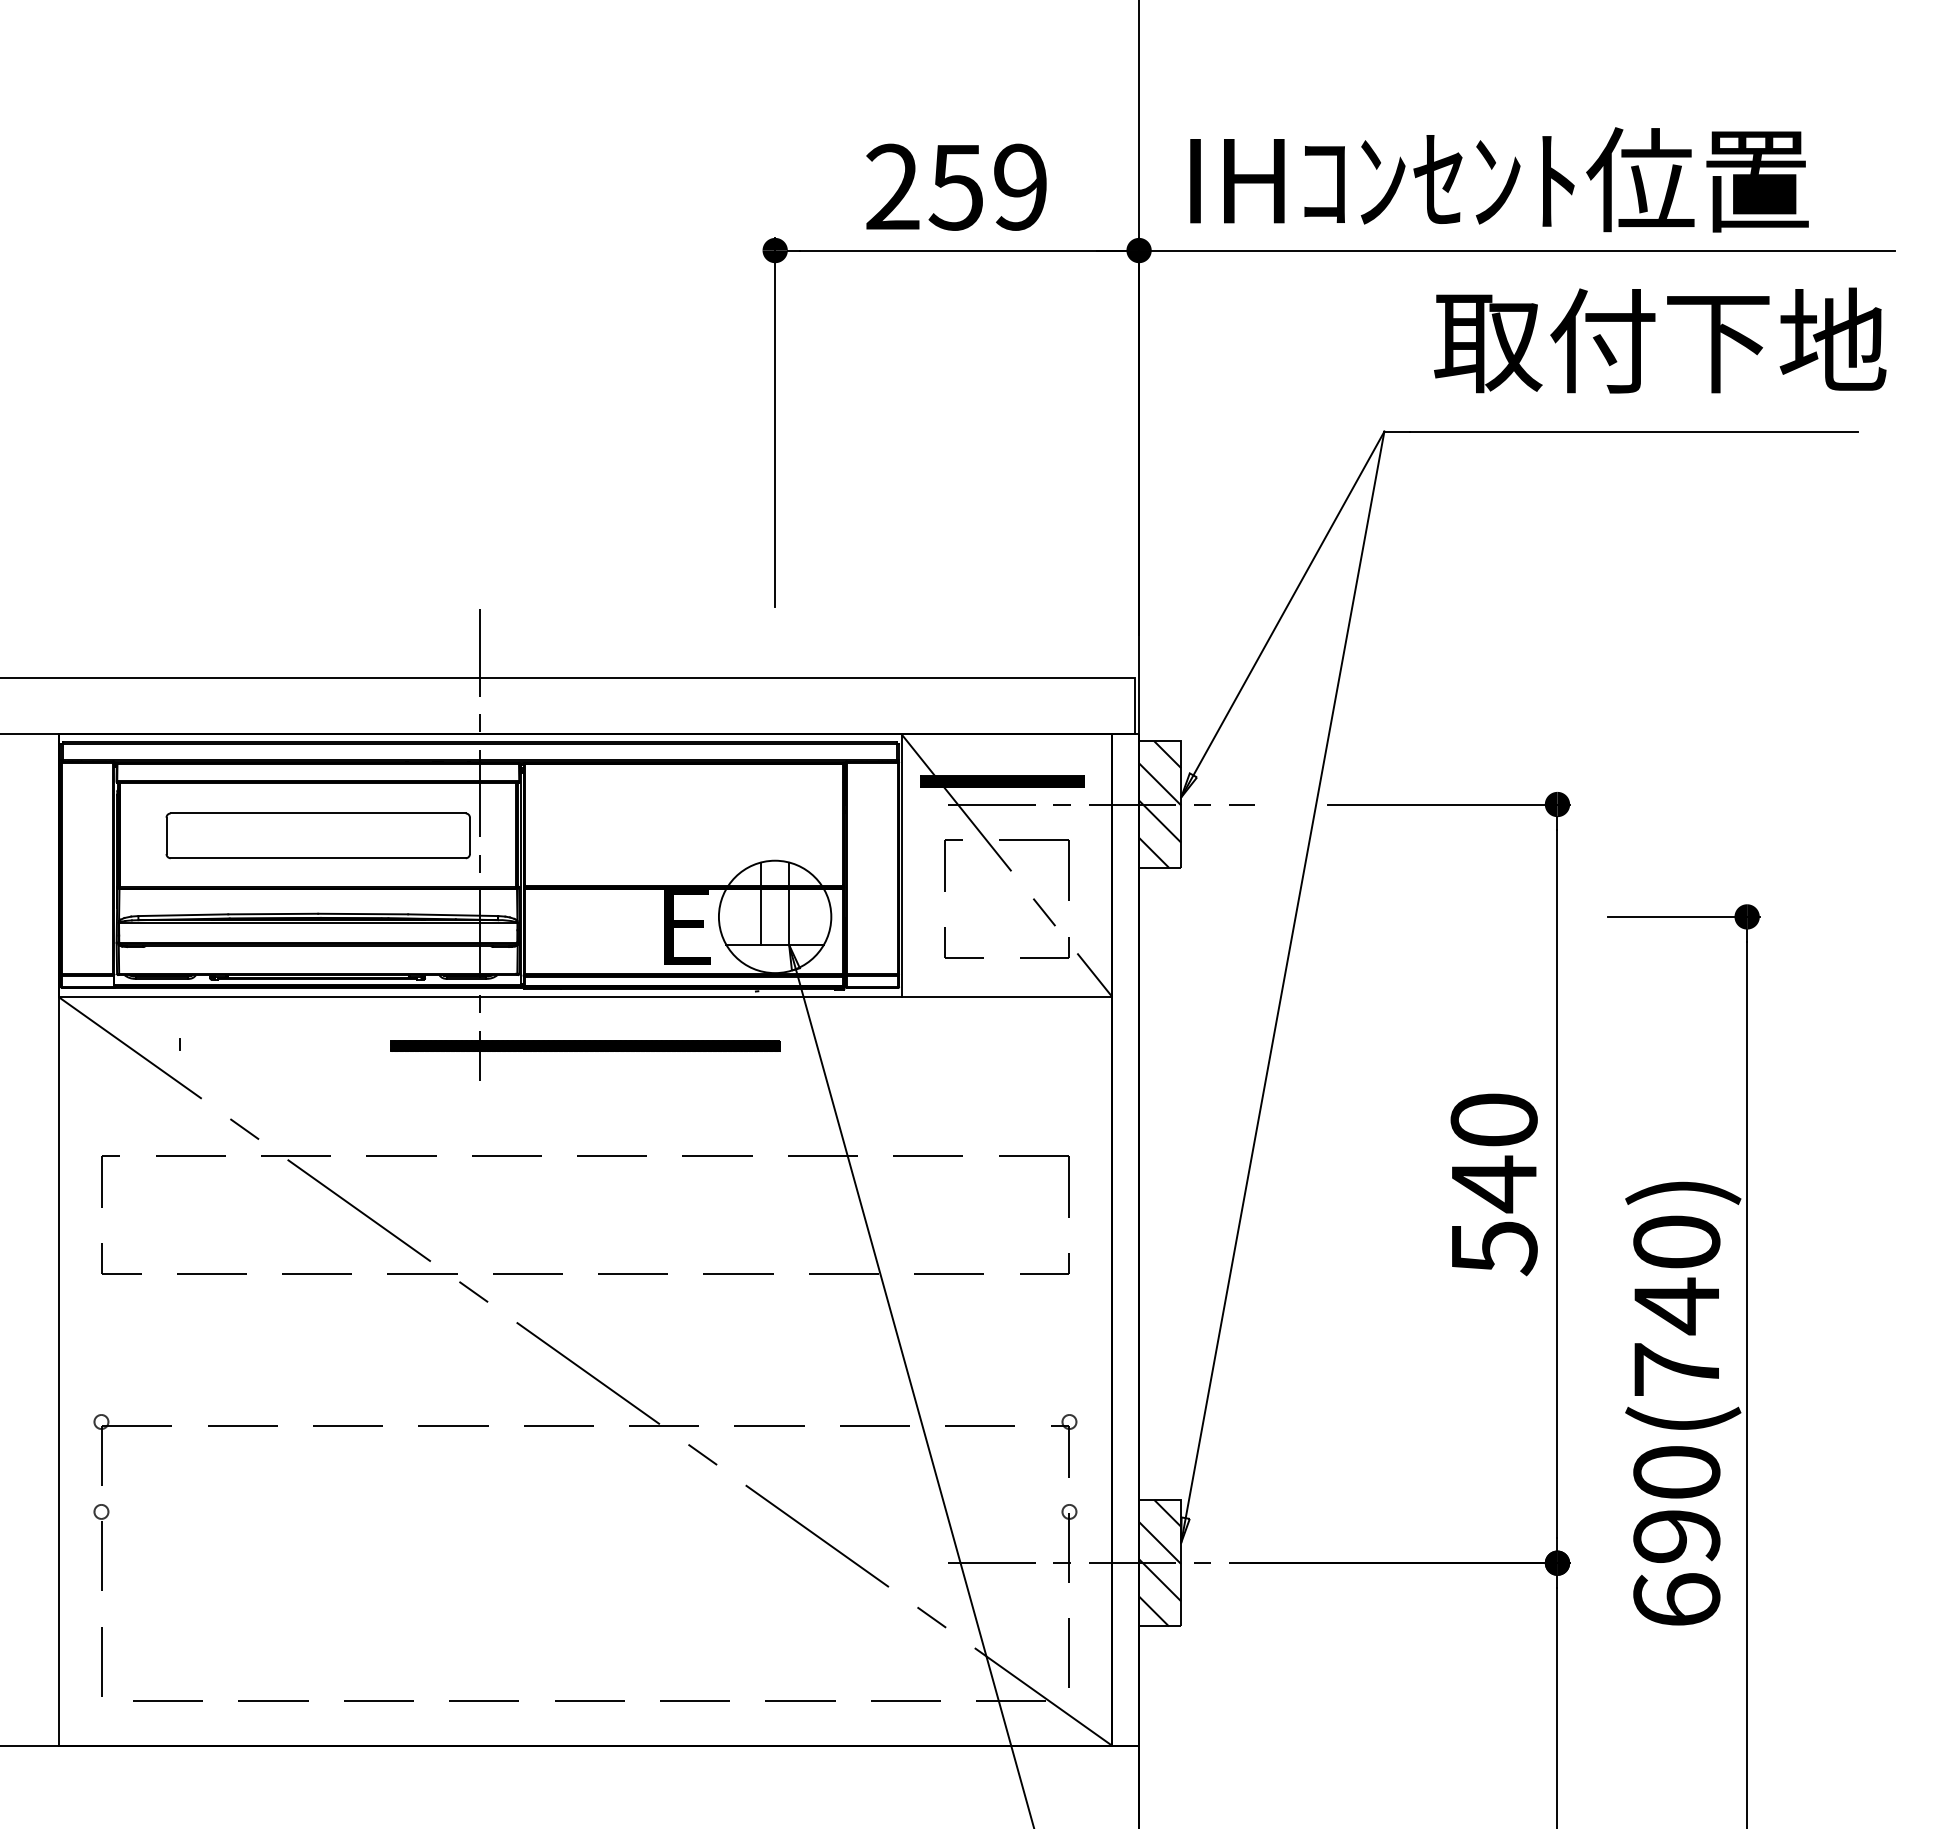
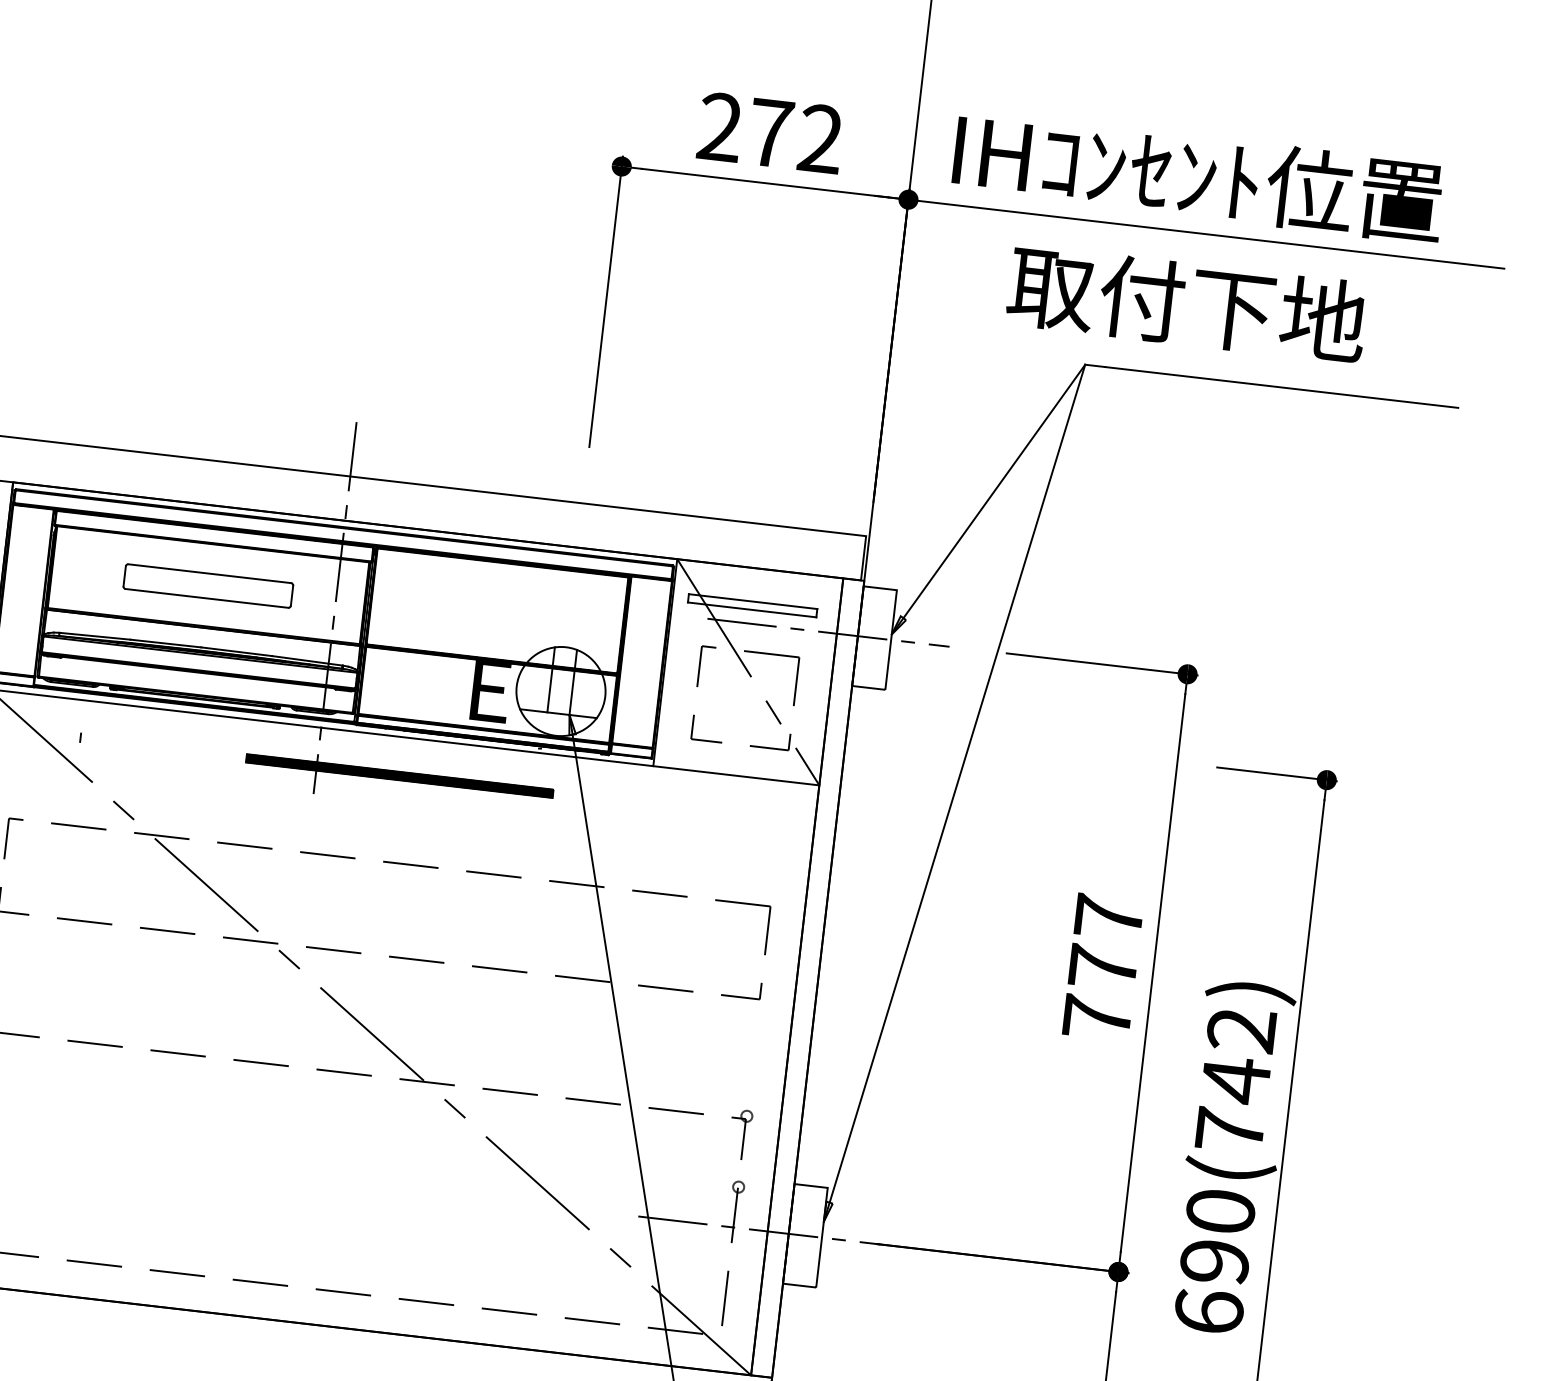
text: (987, 187) -> (794, 136), 259 -> 272
text: (1660, 340) -> (1187, 303), moved
hatch: (1002, 781) -> (752, 605), removed
hatch: (1160, 804) -> (874, 638), removed
part: (317, 835) -> (207, 585), size x0.7
text: (1493, 1184) -> (1102, 967), 540 -> 777
text: (1676, 1242) -> (1241, 1030), 690(740) -> 690(742)
hatch: (1160, 1562) -> (805, 1235), removed

